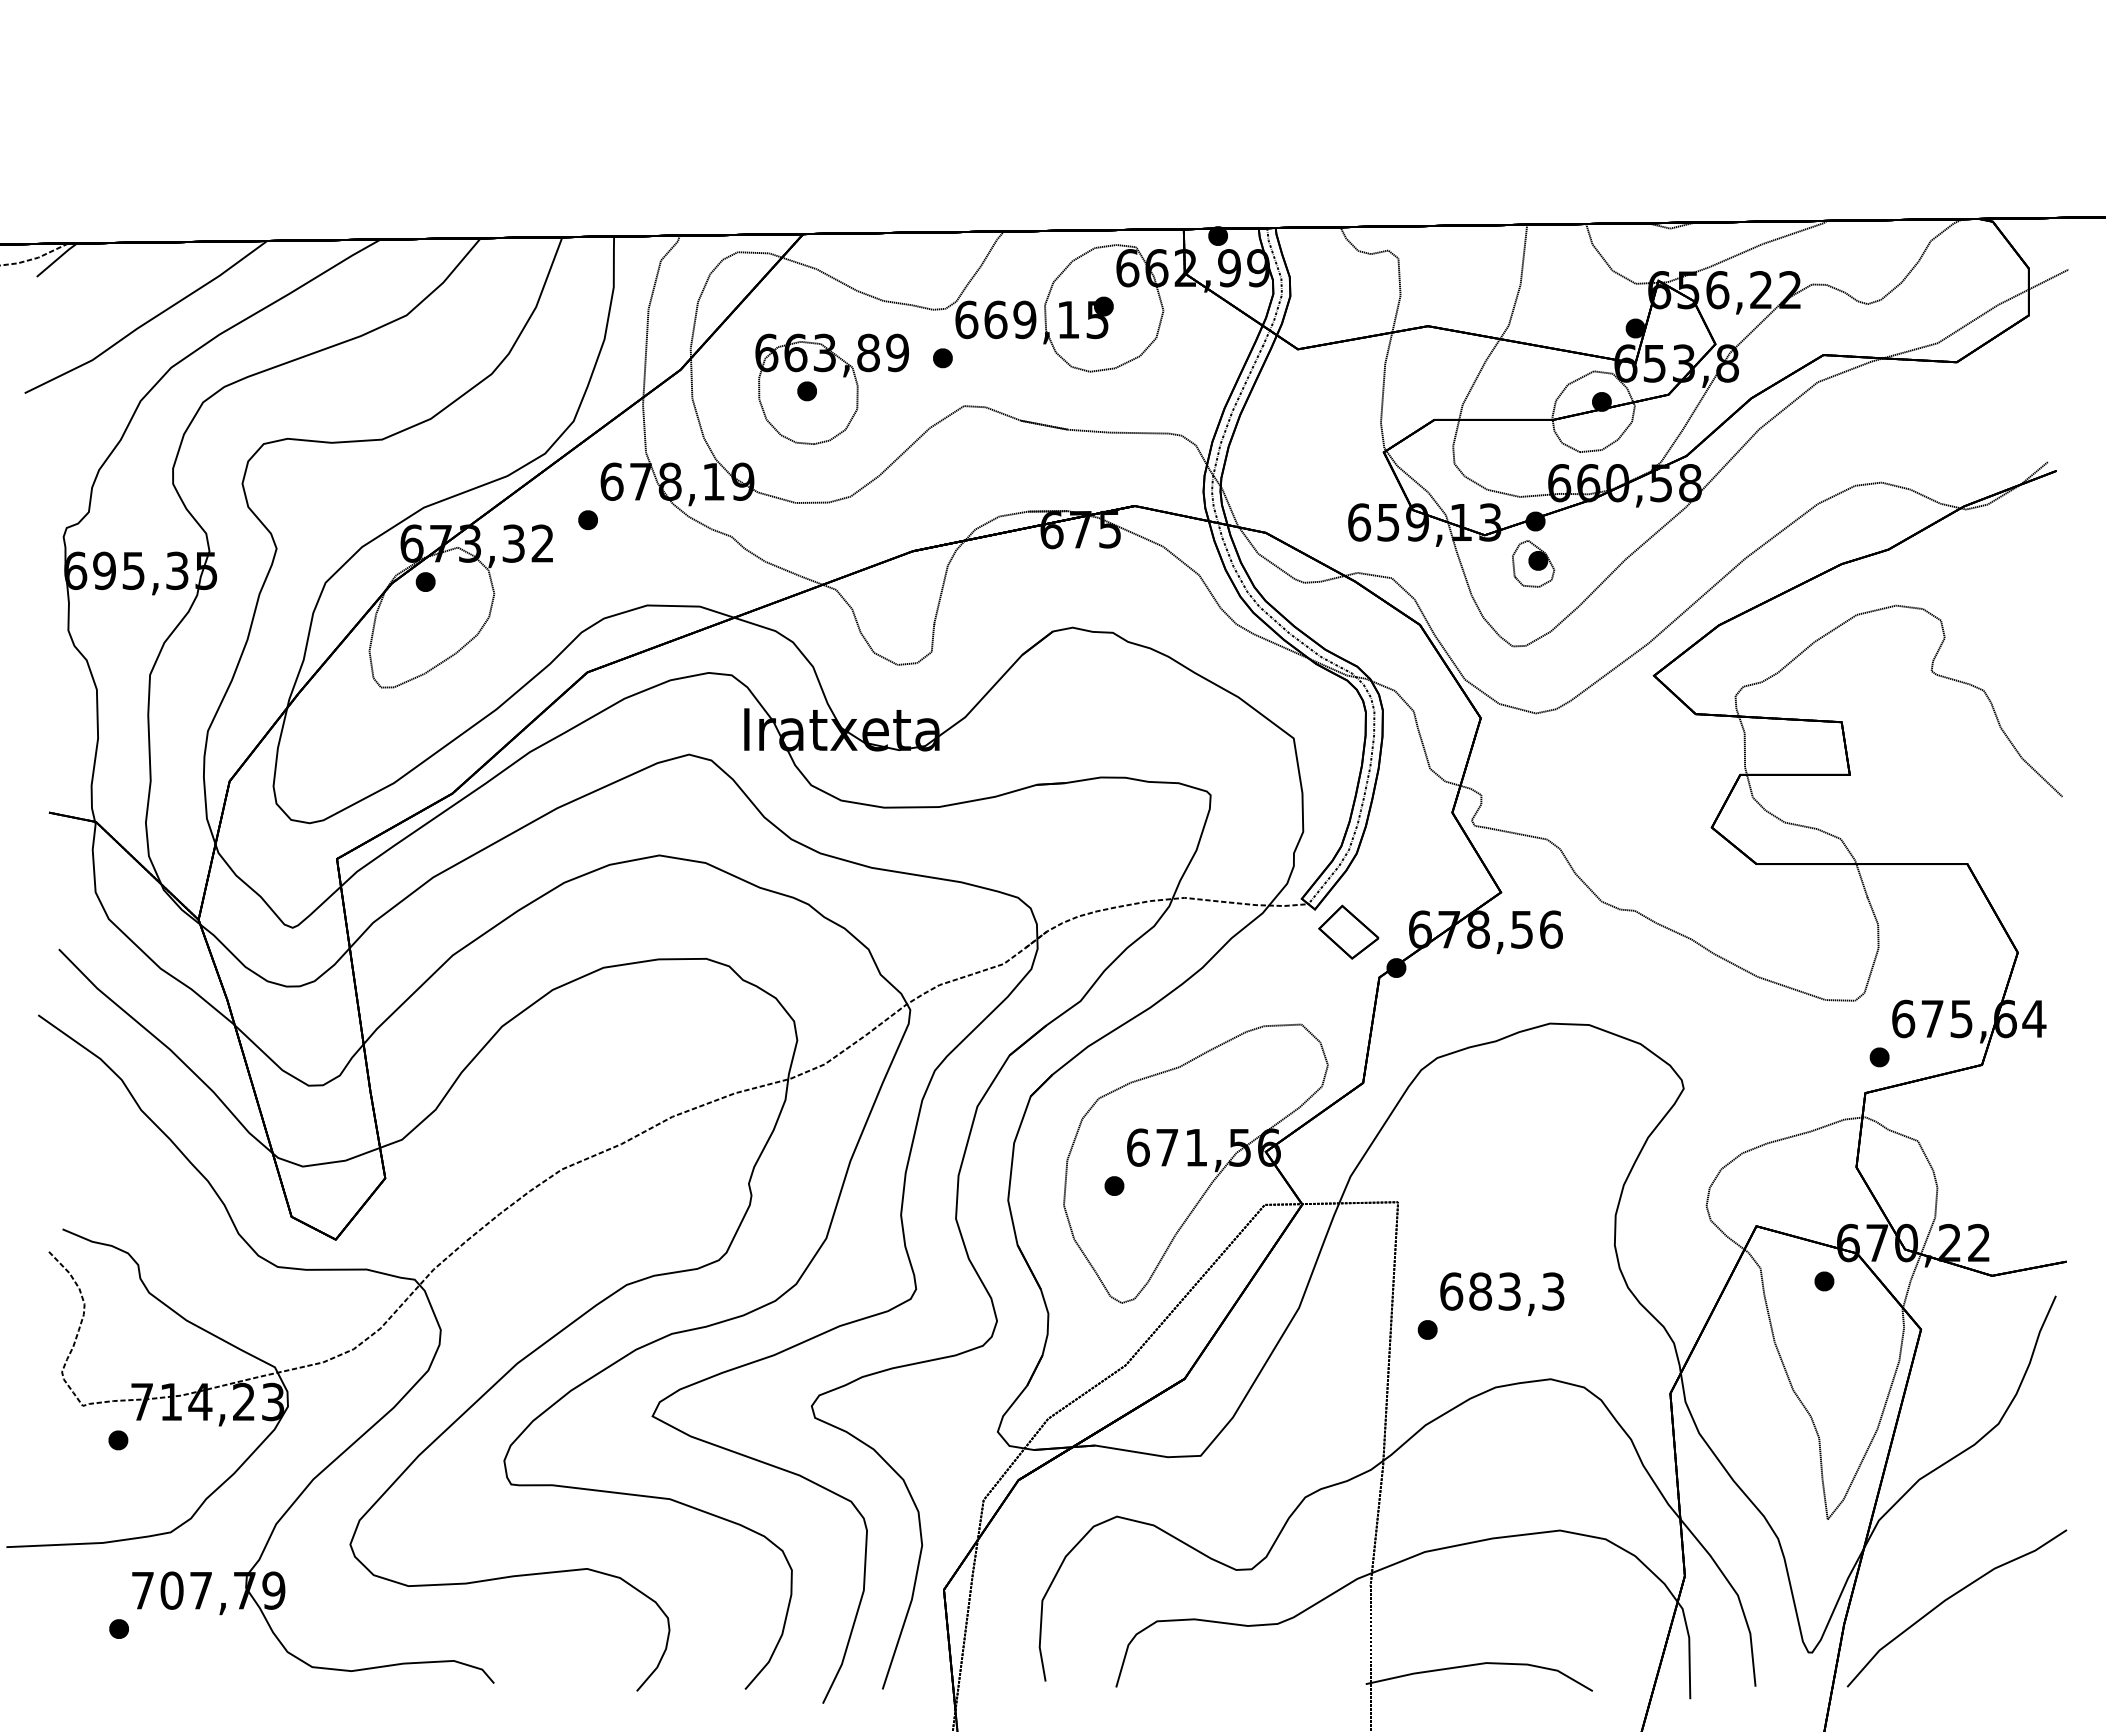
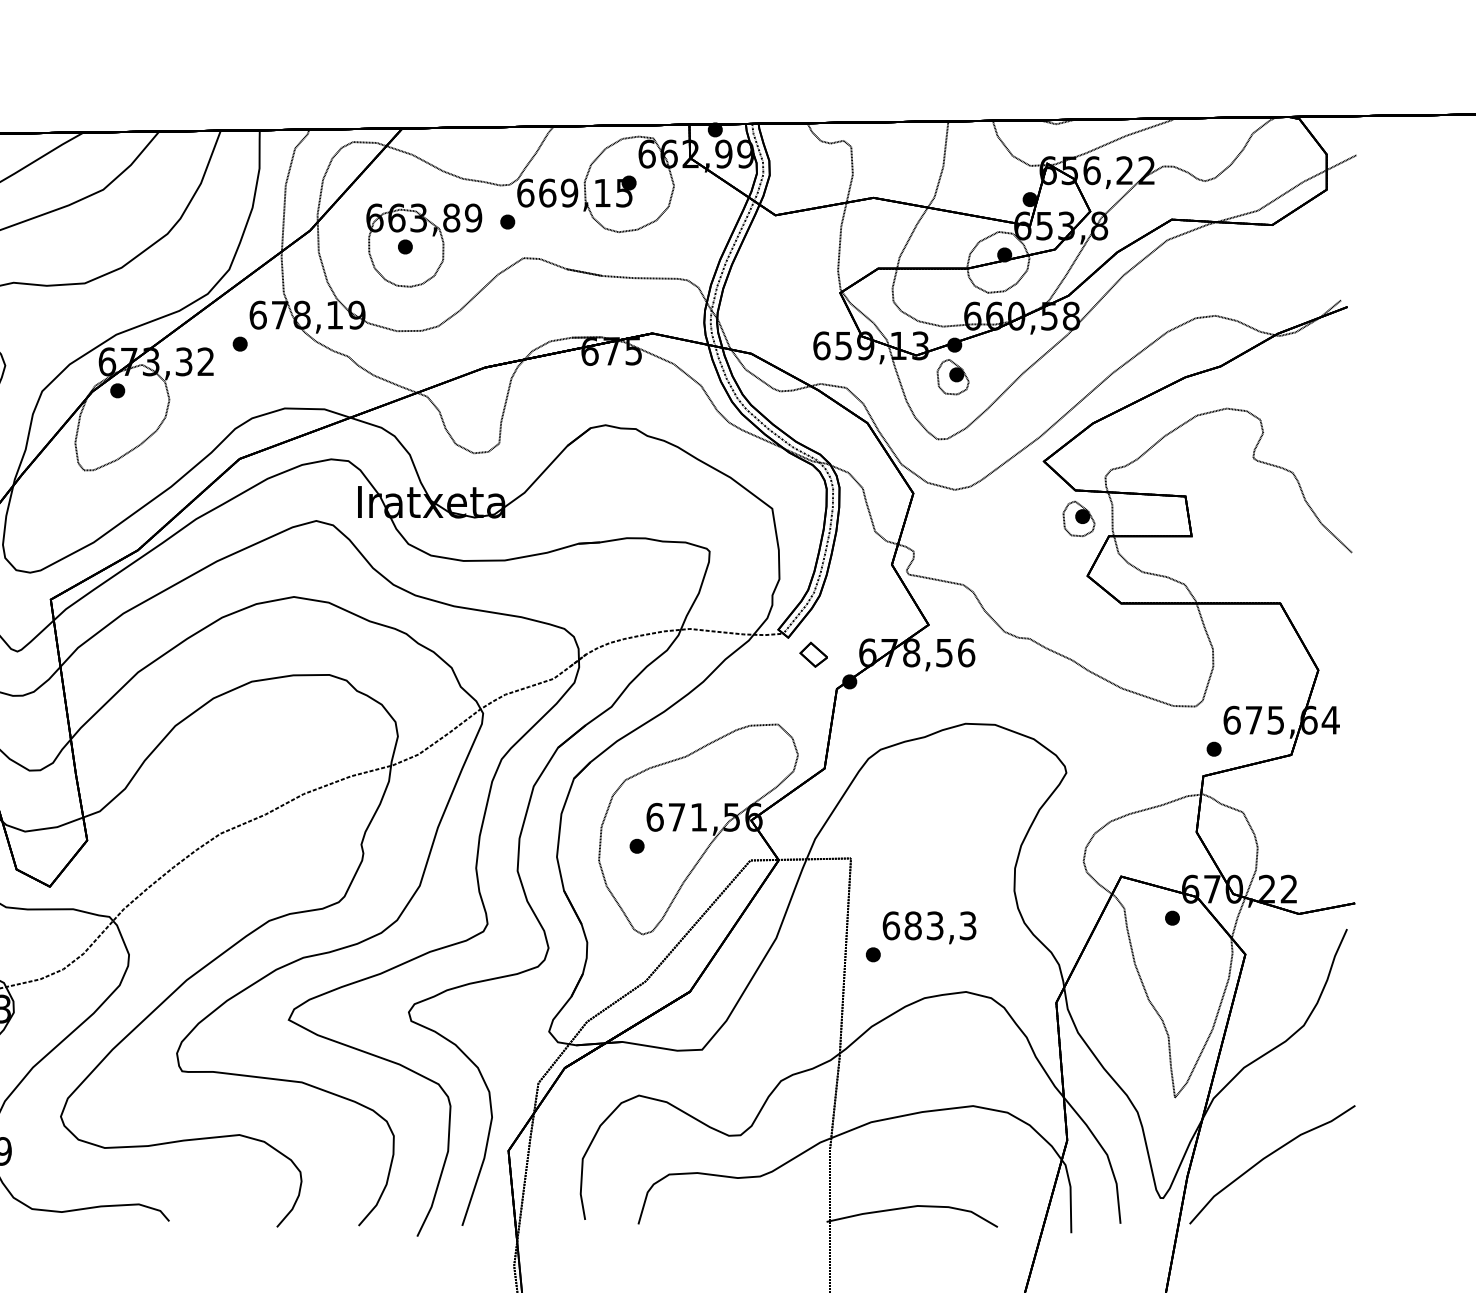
part: (1700, 751) -> (1079, 518), added
part: (1348, 931) -> (813, 654), size x0.6

